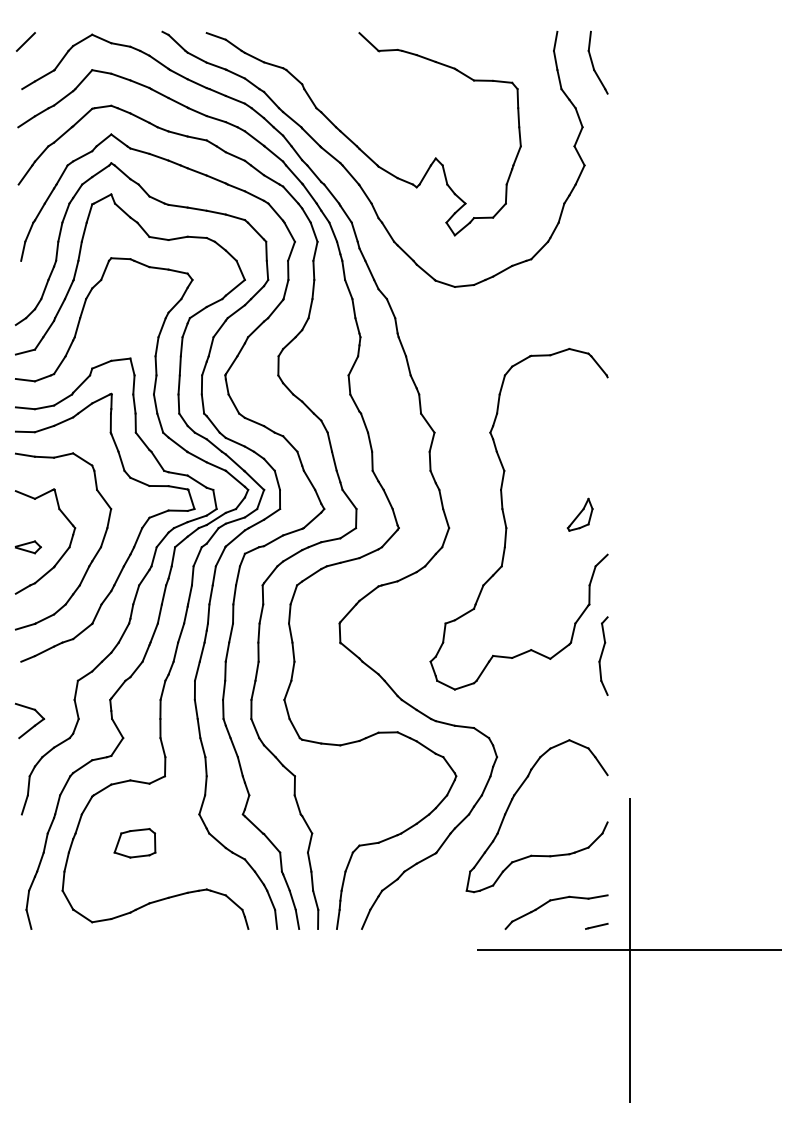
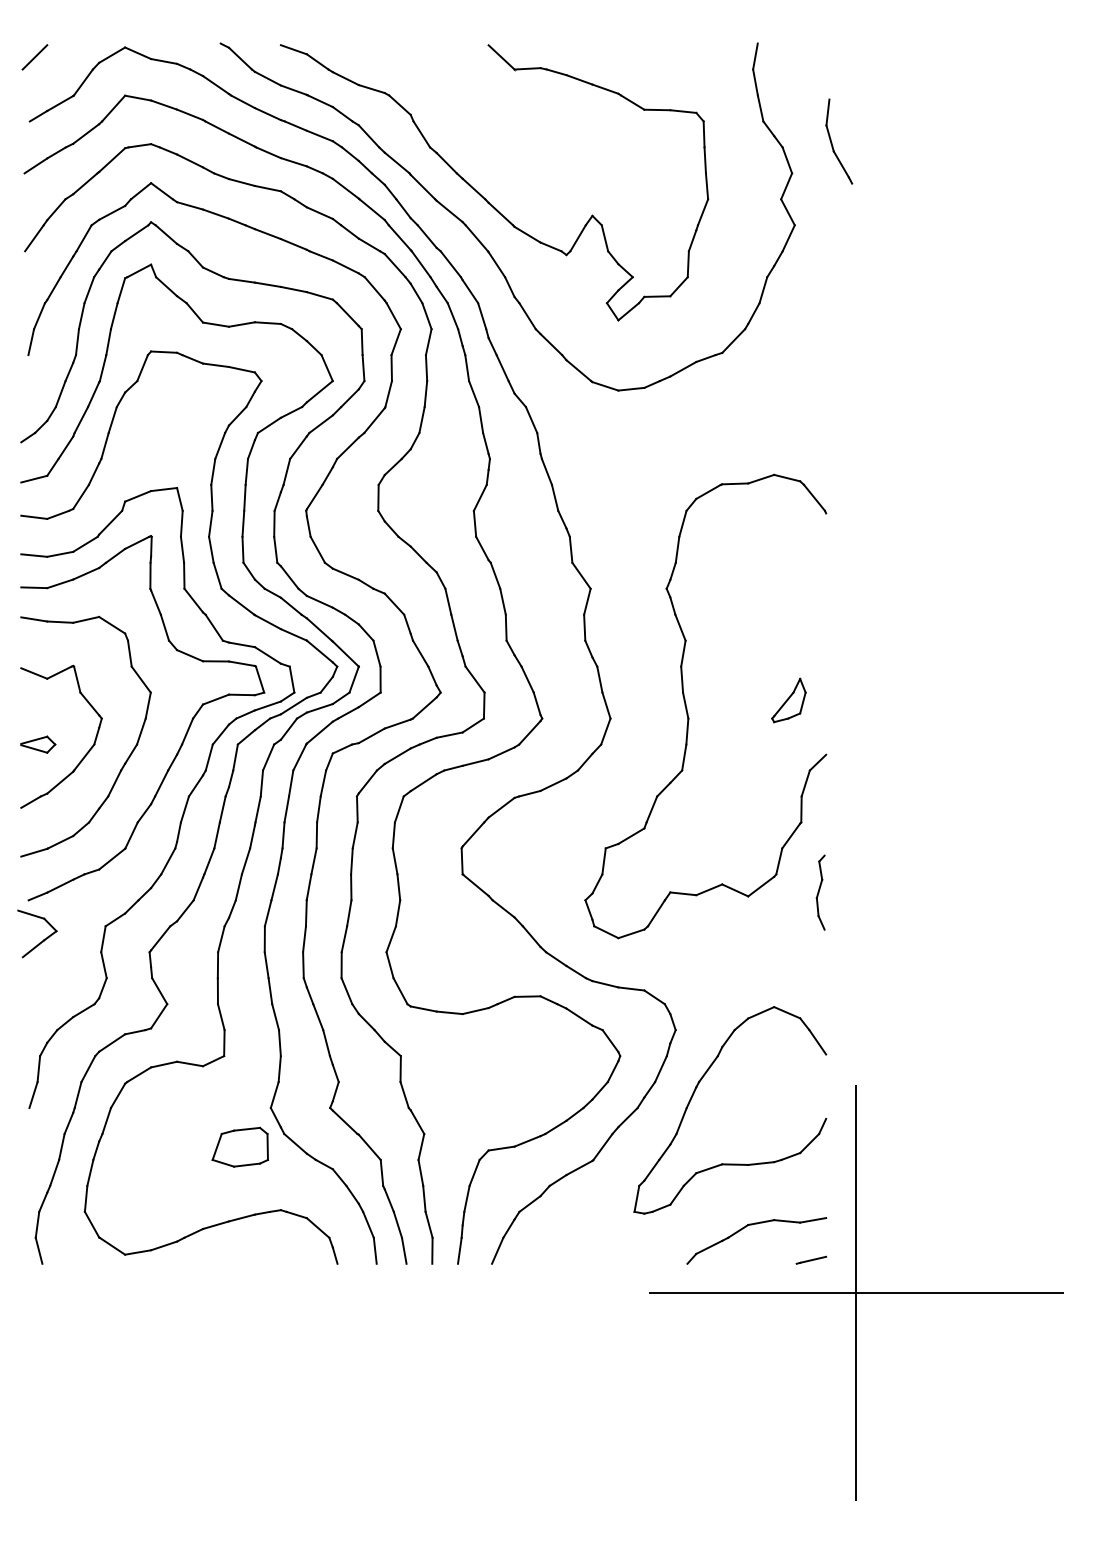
part: (593, 63) -> (832, 142), moved
part: (603, 655) -> (820, 892), size x0.7
part: (34, 725) -> (43, 939), moved
part: (134, 842) -> (239, 1146), moved

